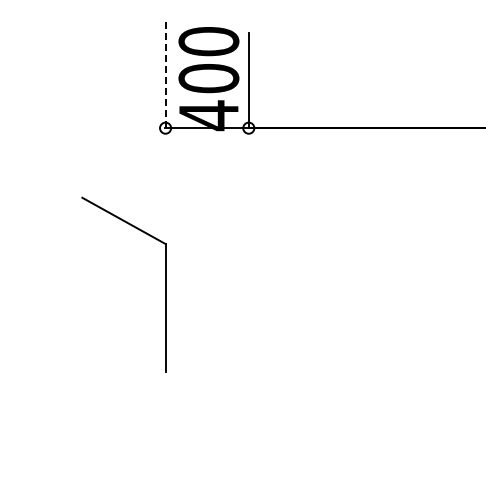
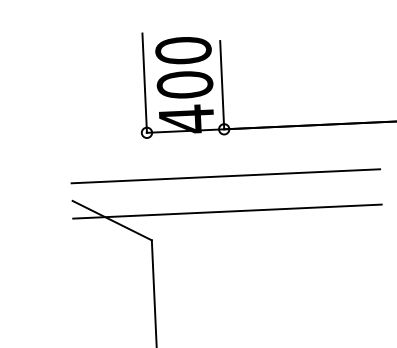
line: (165, 74) -> (144, 83), dashed -> solid
line: (248, 178) -> (226, 176), added
line: (248, 216) -> (227, 211), added

